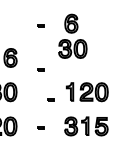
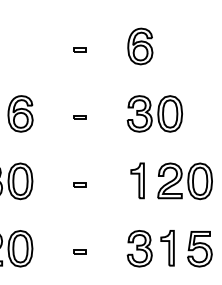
part: (72, 48) -> (154, 112), moved
part: (40, 69) -> (79, 116), moved
part: (50, 99) -> (79, 183), moved

